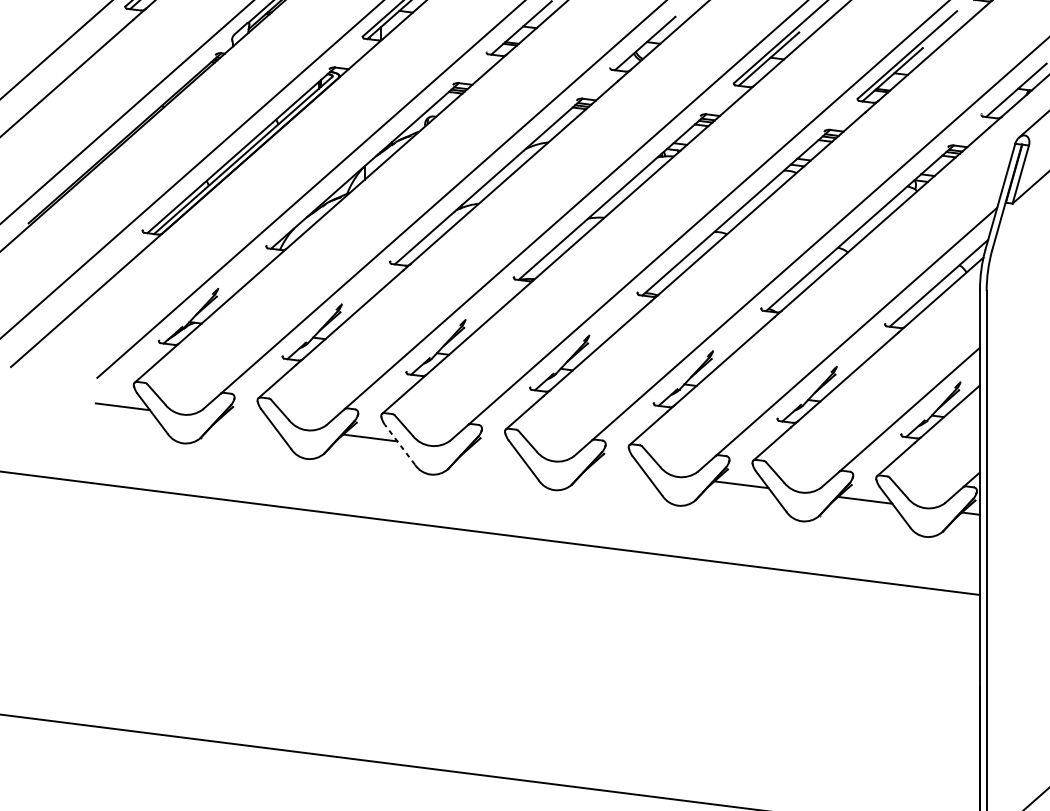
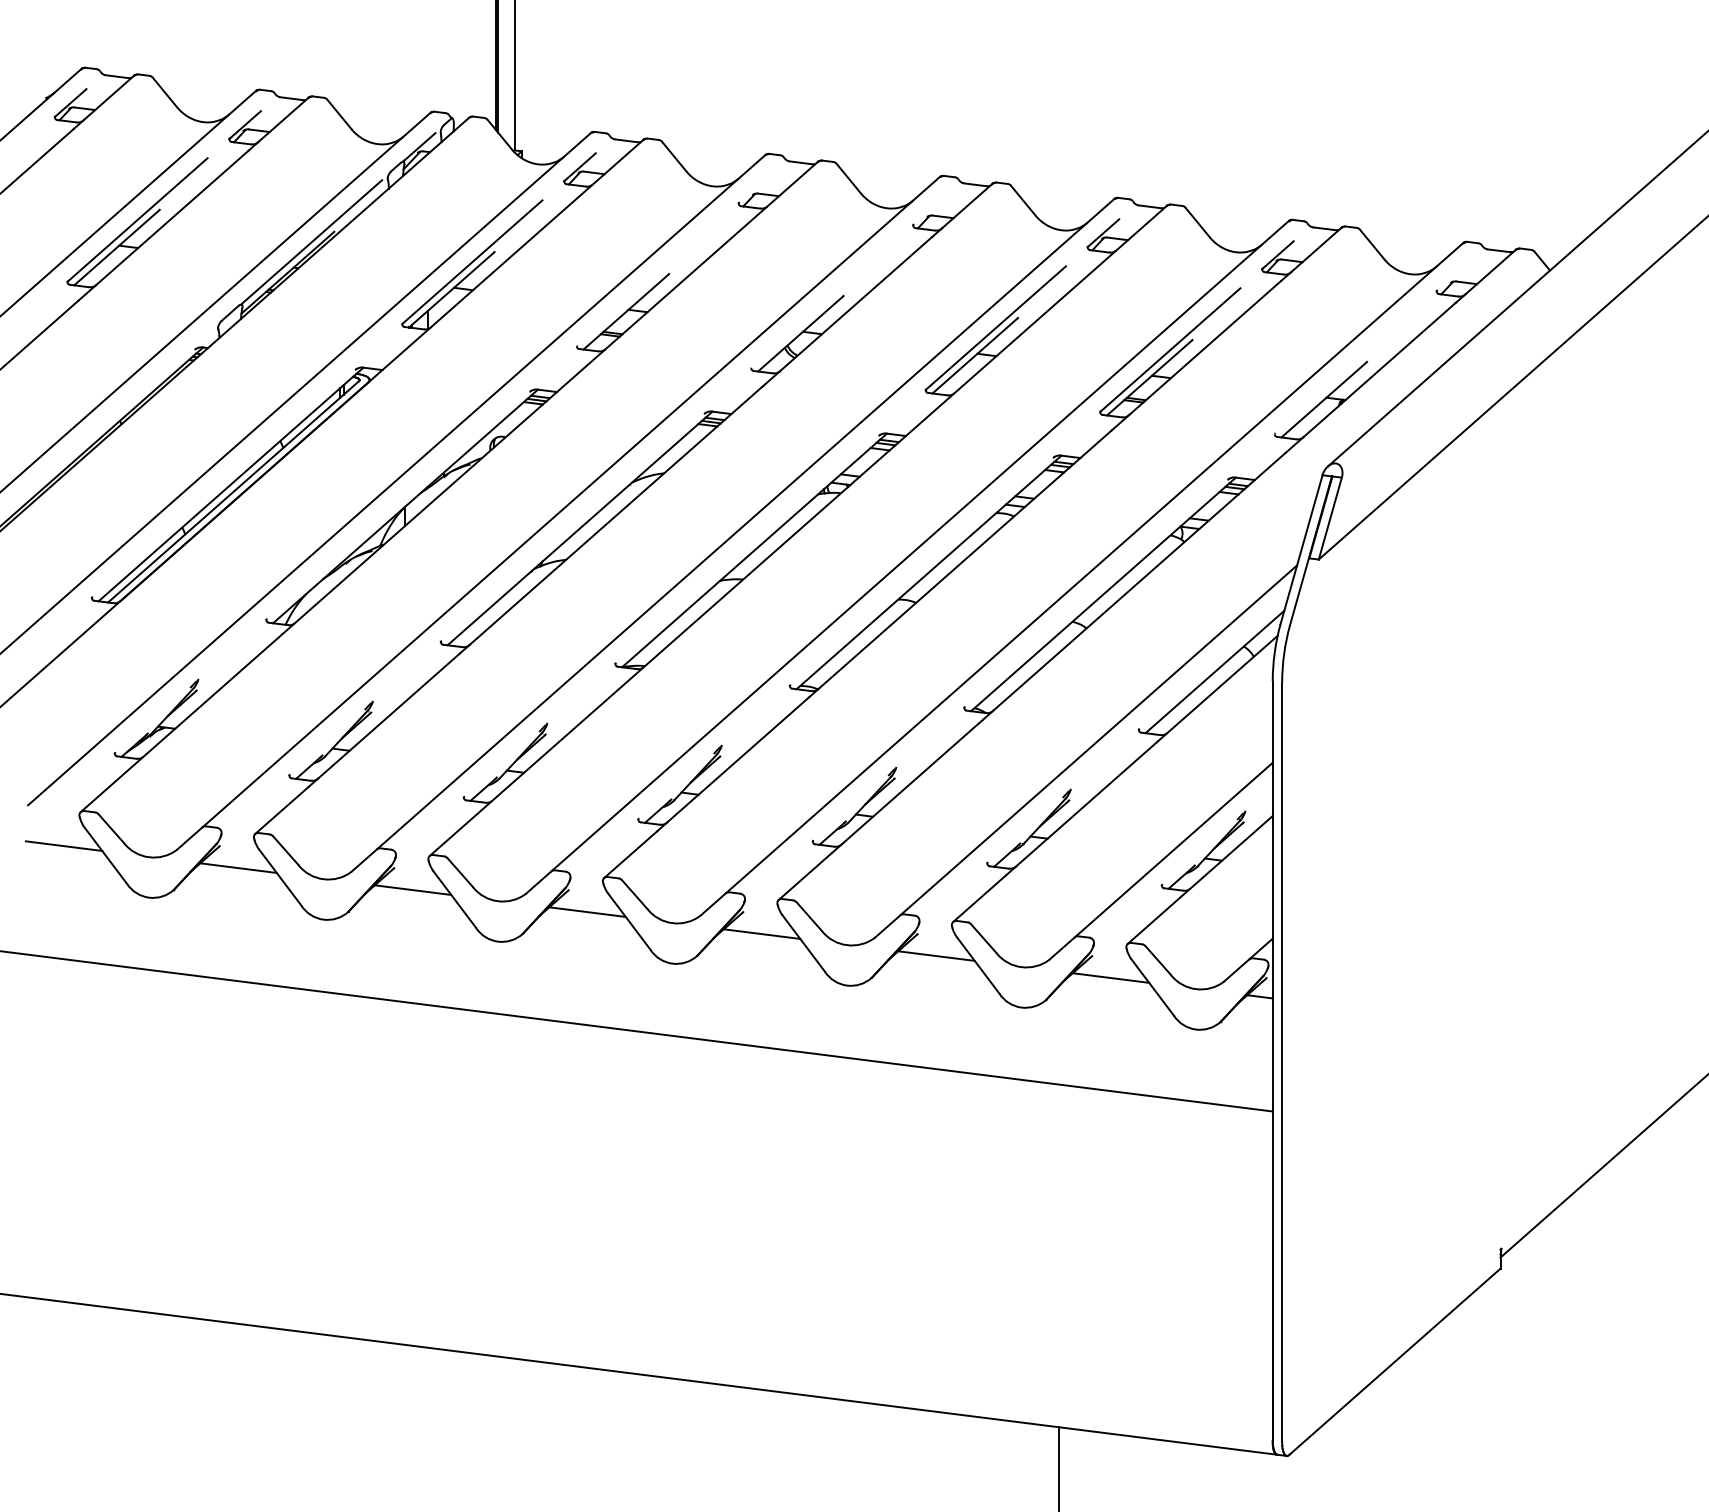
line: (246, 421) -> (238, 867), added
line: (399, 444) -> (454, 899), dashed -> solid
line: (494, 453) -> (587, 911), added
line: (617, 468) -> (761, 933), added

